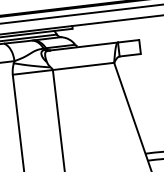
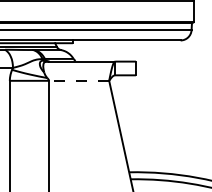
line: (82, 66) -> (78, 80), solid -> dashed

